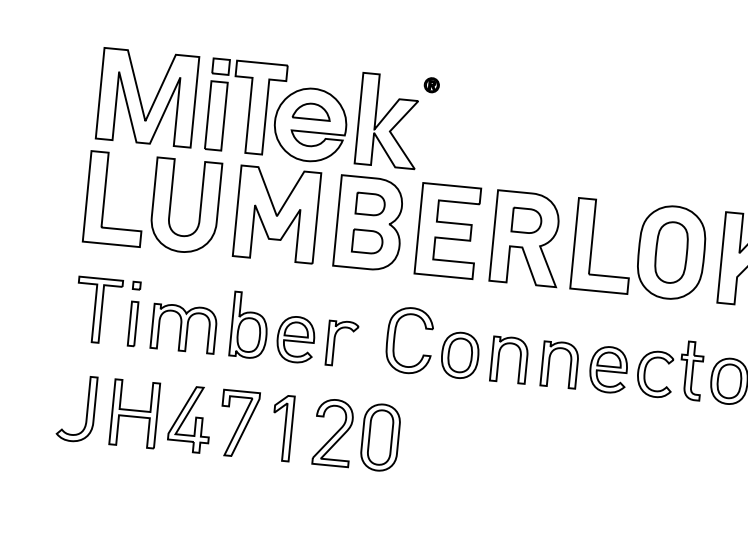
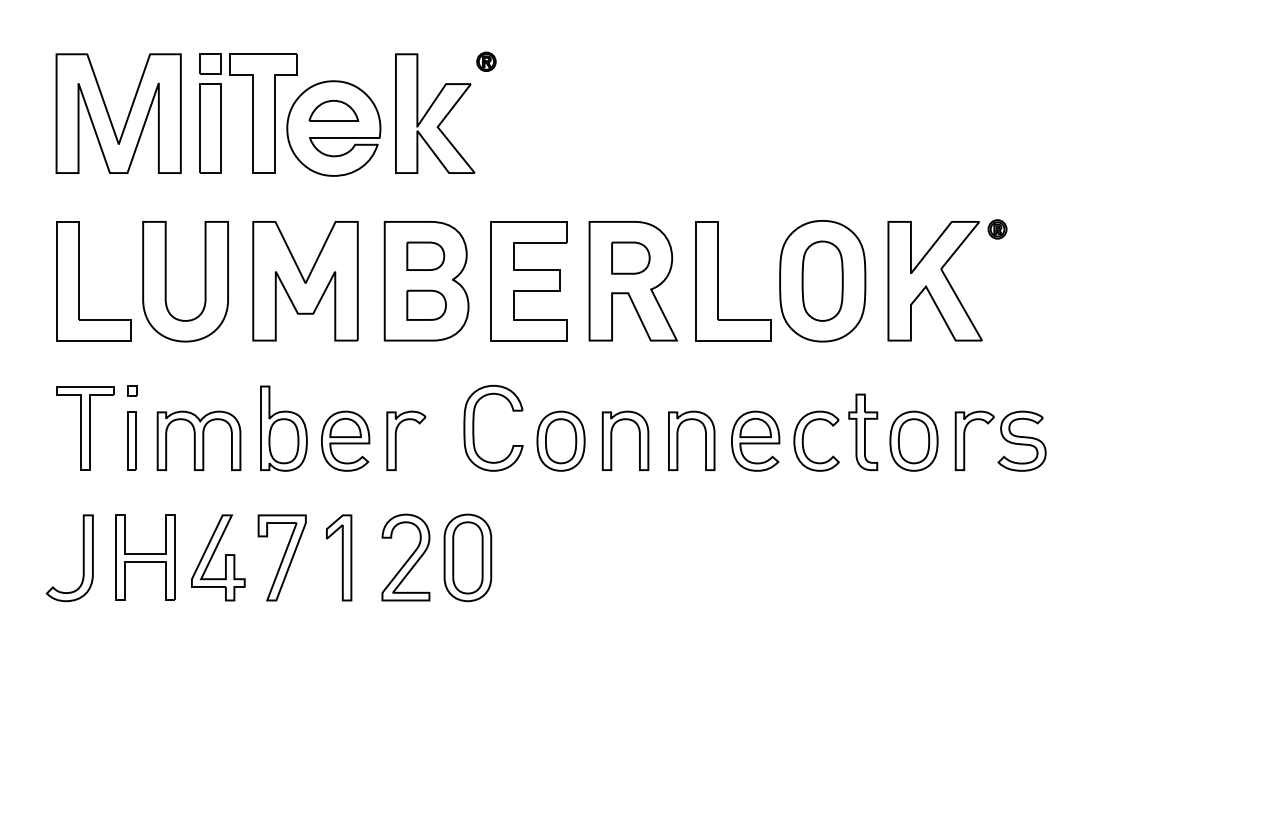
part: (267, 109) -> (275, 113), moved

